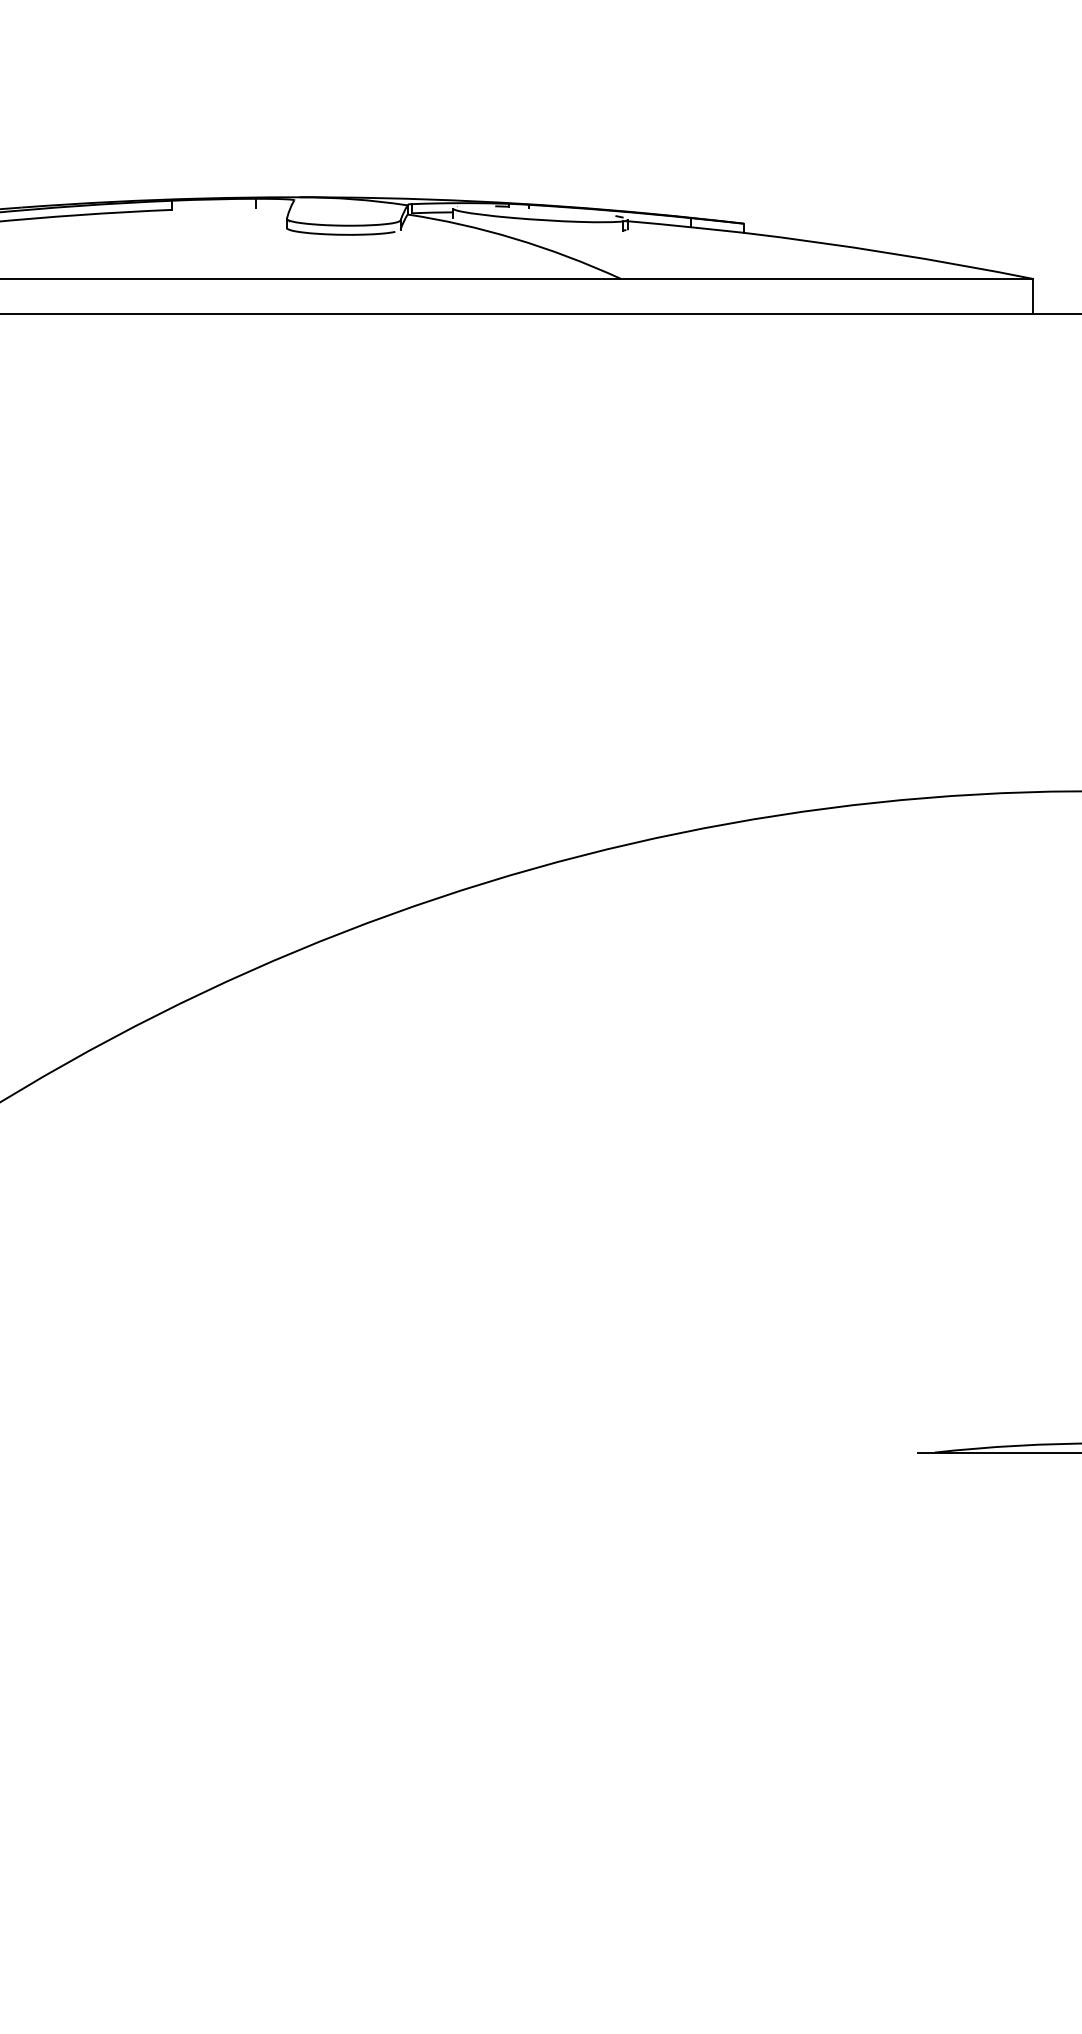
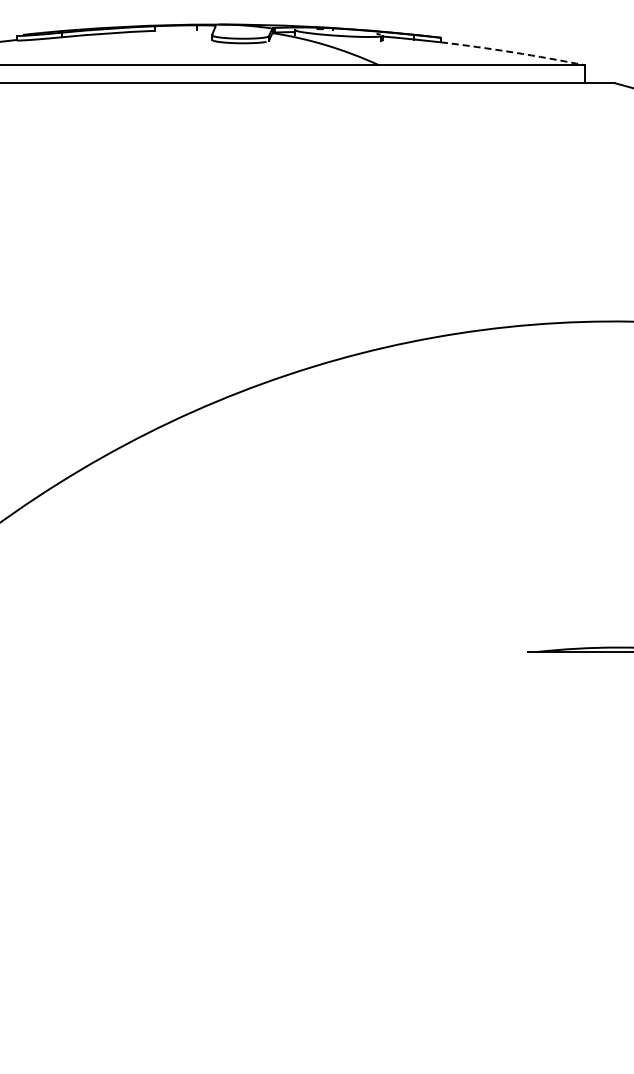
arc: (889, 253) -> (513, 52), solid -> dashed

